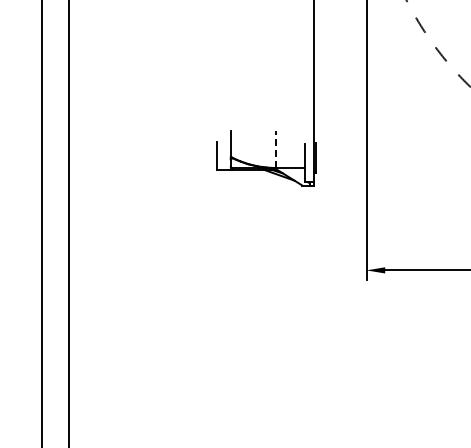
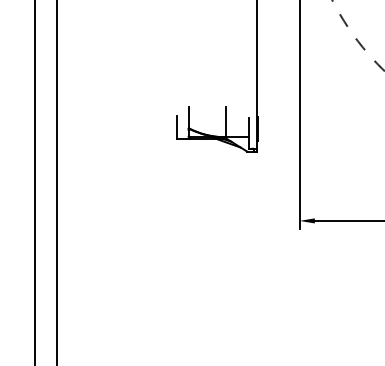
line: (275, 149) -> (225, 122), dashed -> solid

